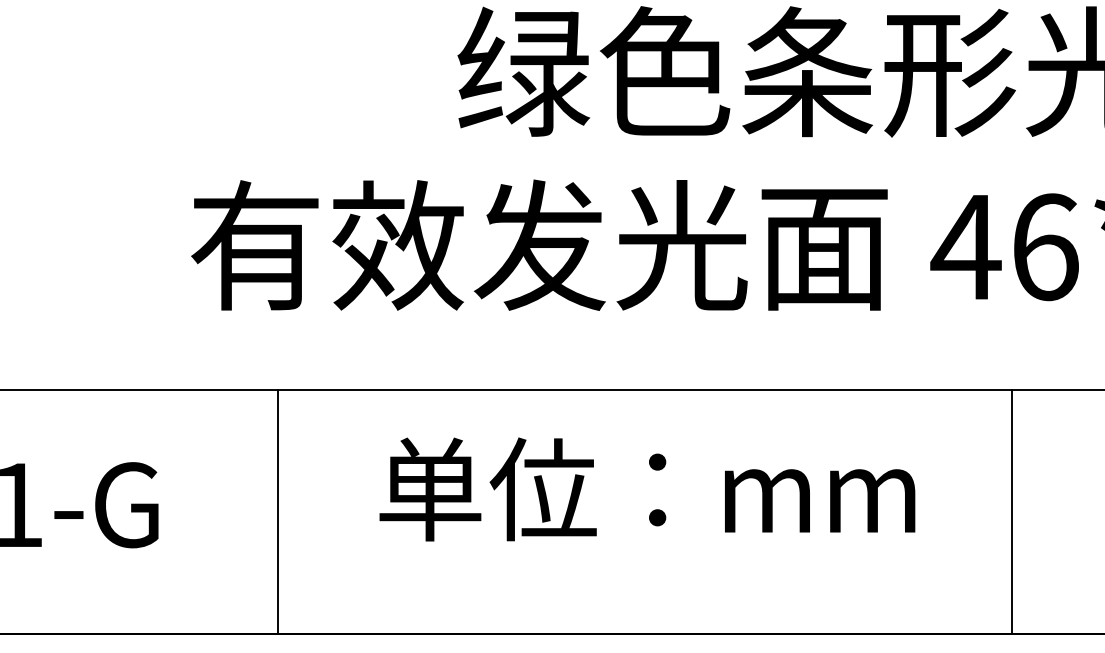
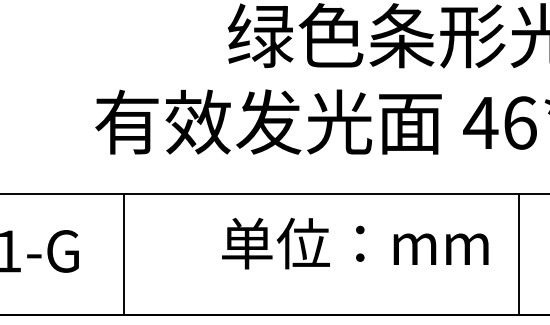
text: (647, 489) -> (355, 243), moved
line: (278, 511) -> (124, 254), moved
line: (1011, 511) -> (518, 254), moved

